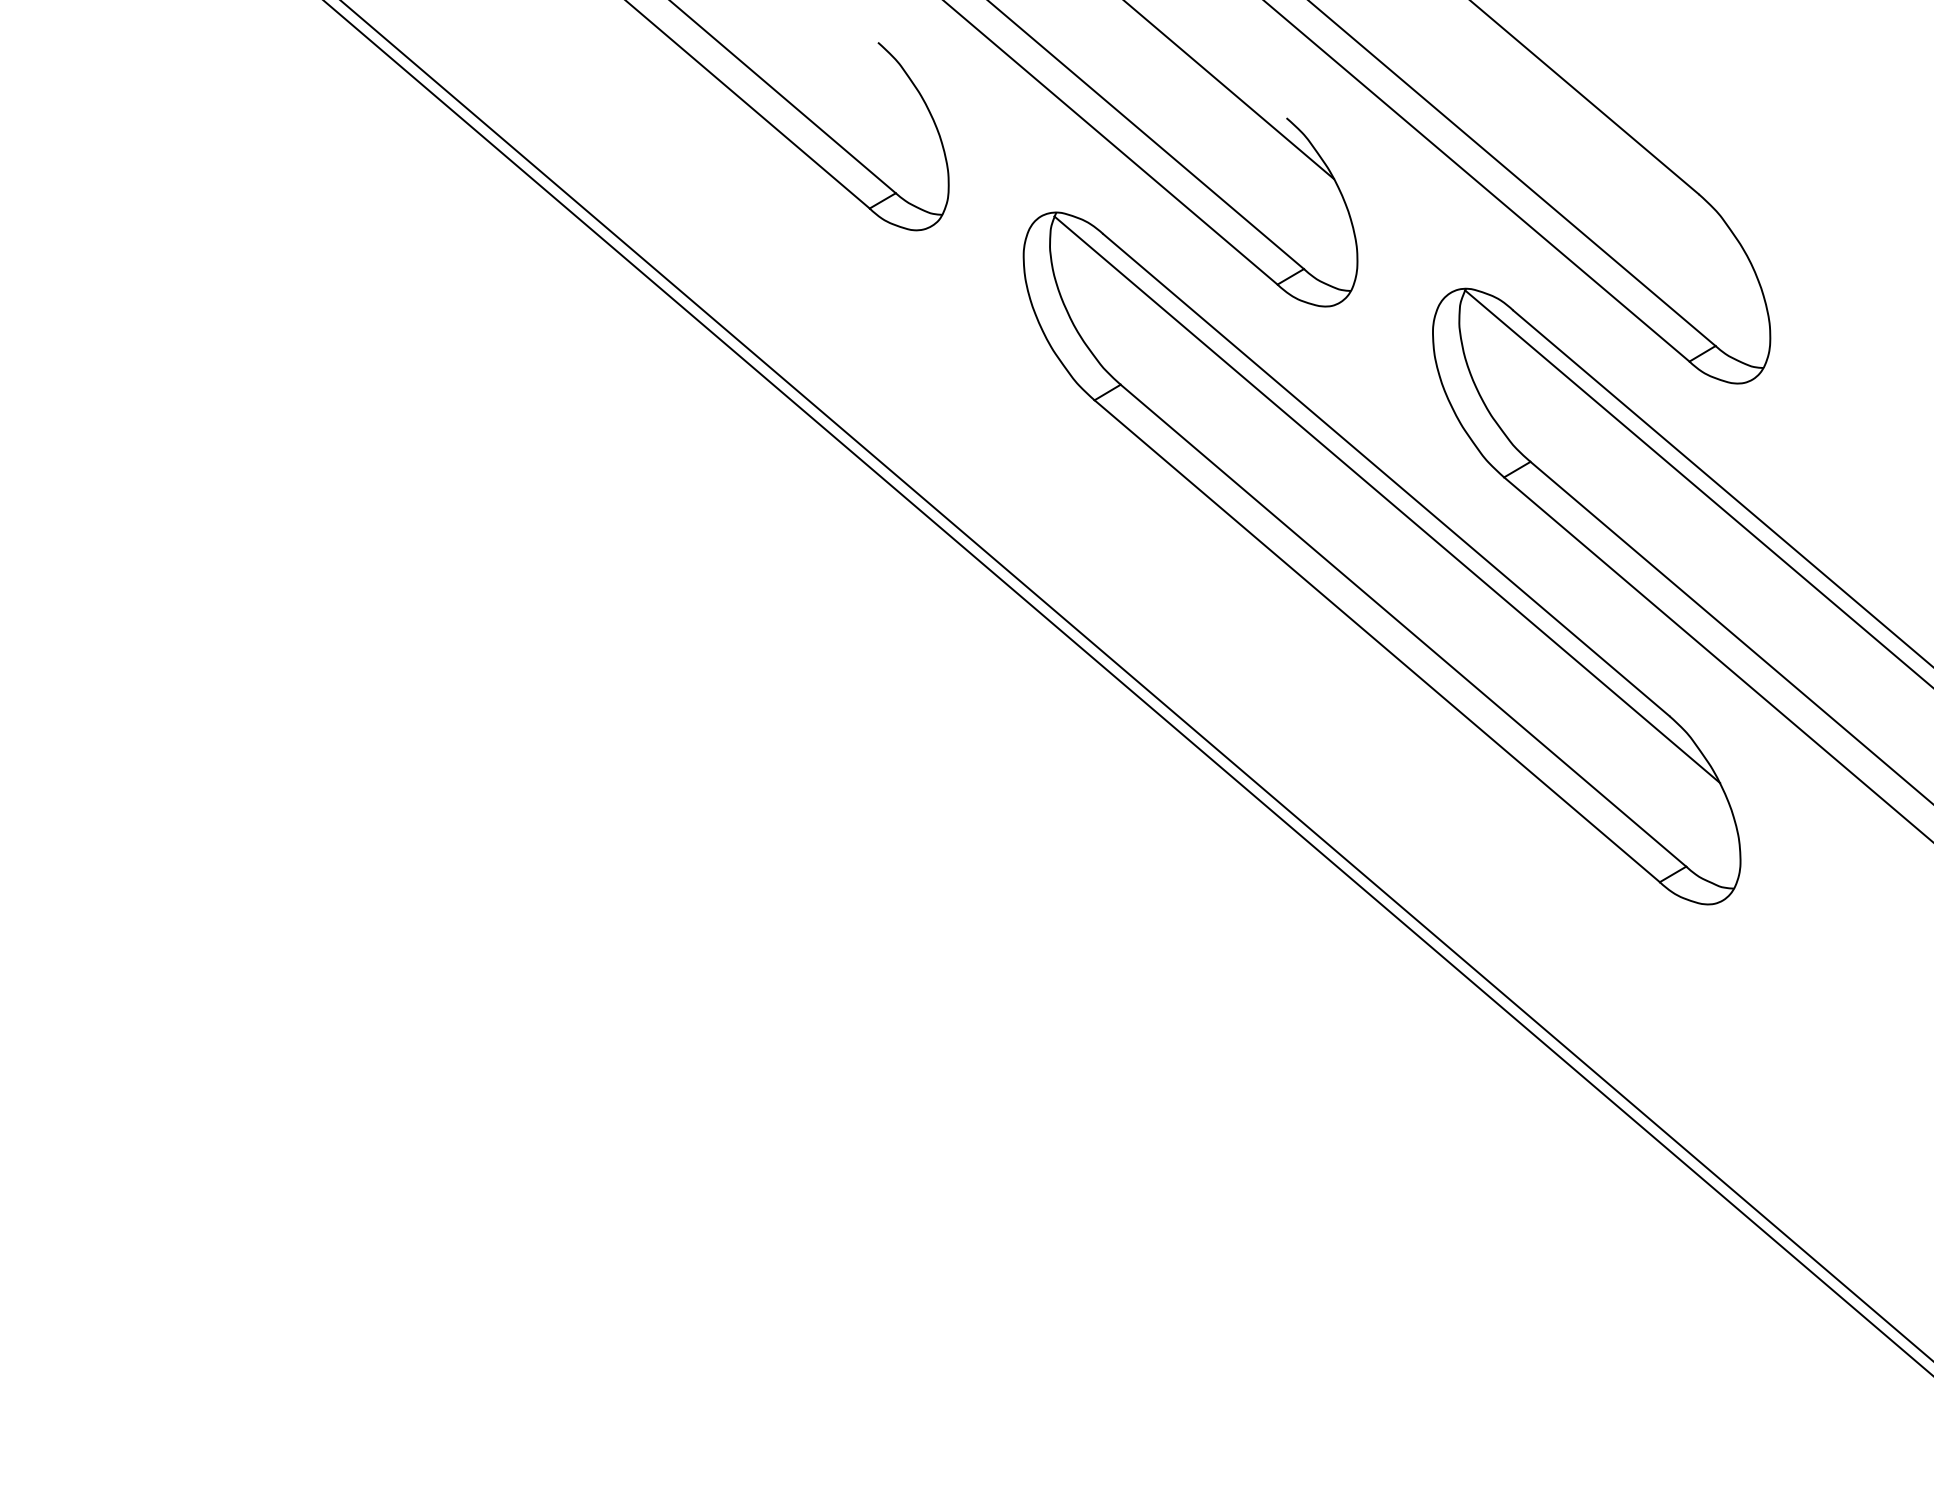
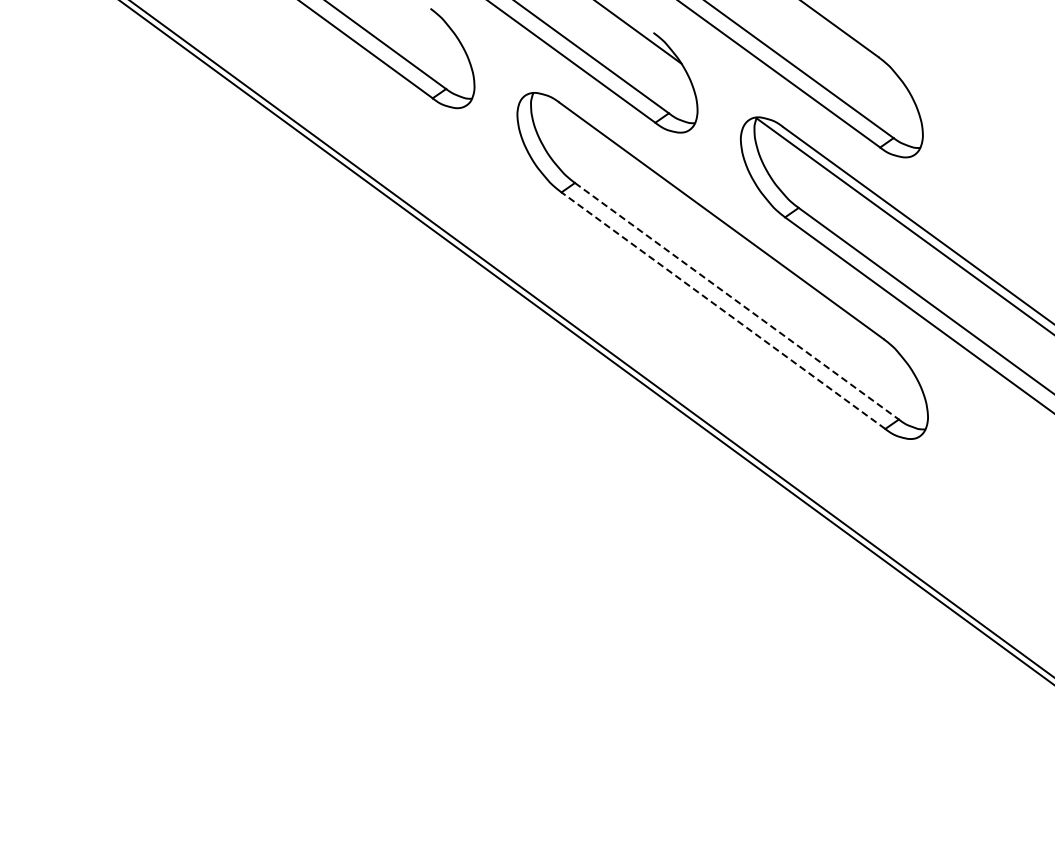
line: (1386, 500) -> (722, 234), removed
line: (1402, 626) -> (736, 301), solid -> dashed
line: (1377, 640) -> (723, 310), solid -> dashed

